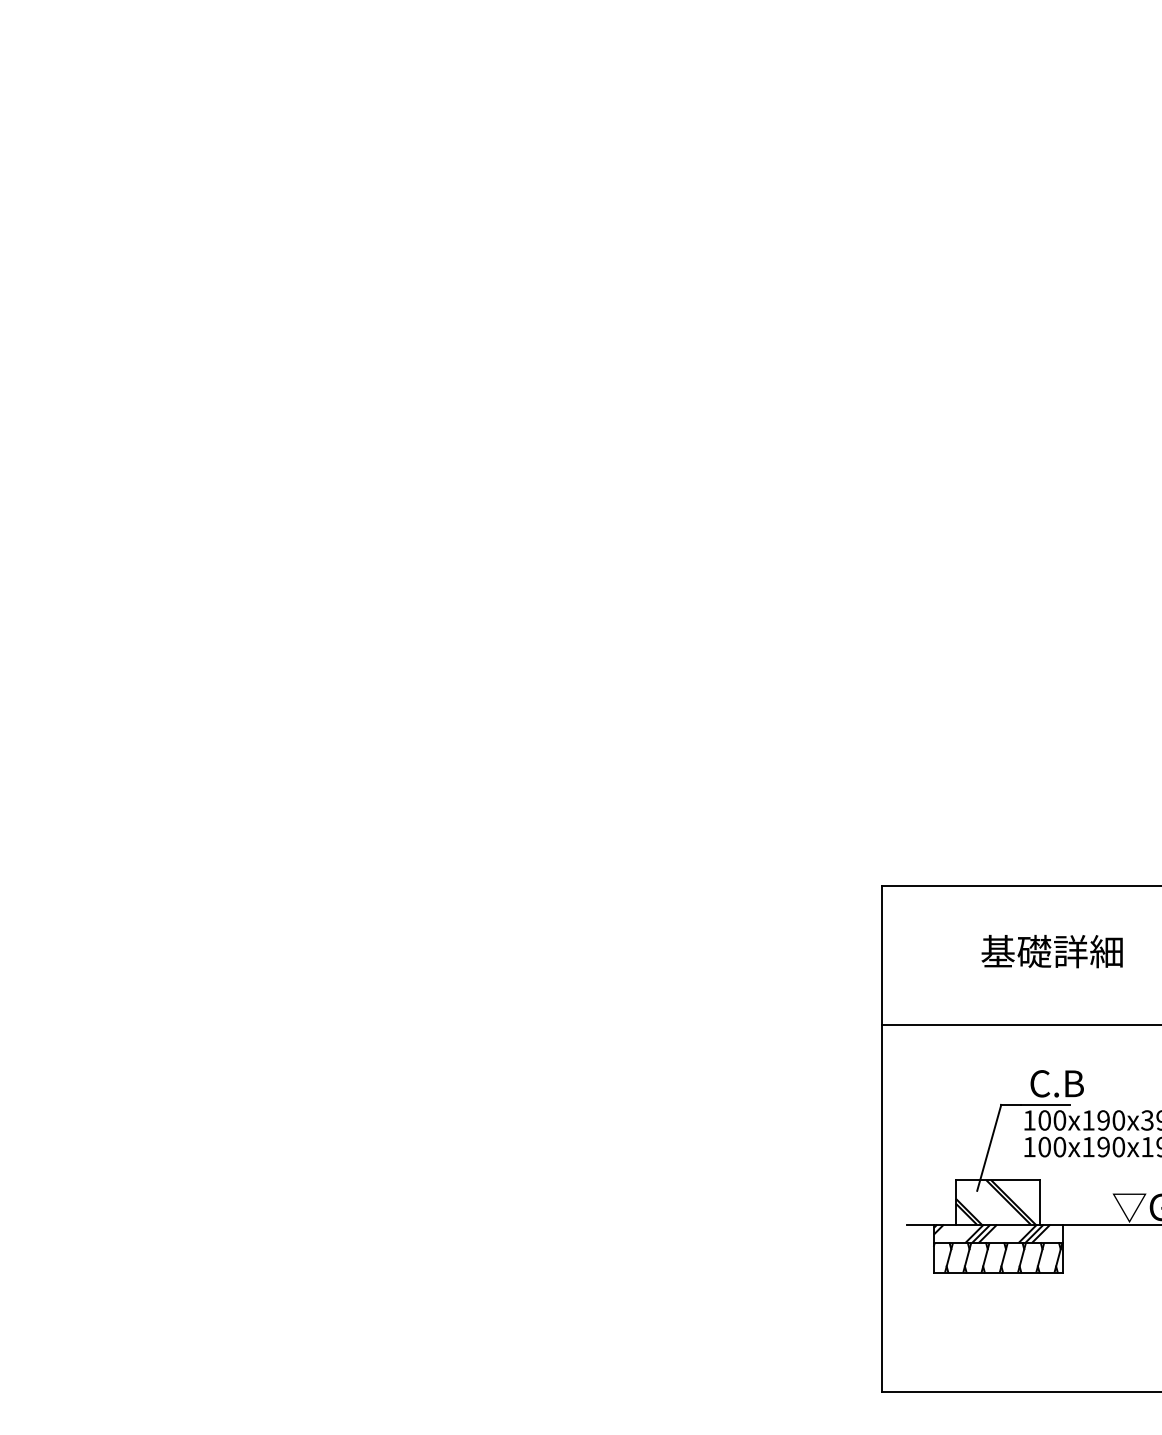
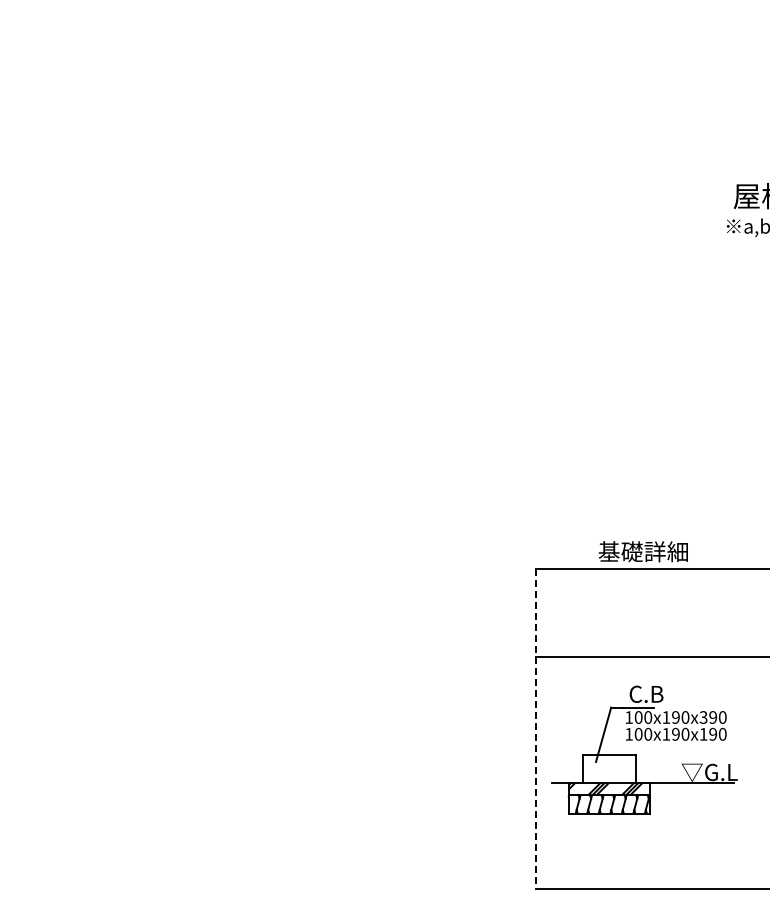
text: (1050, 951) -> (642, 551), moved
line: (881, 1139) -> (535, 729), solid -> dashed
hatch: (997, 1202) -> (608, 769), removed

